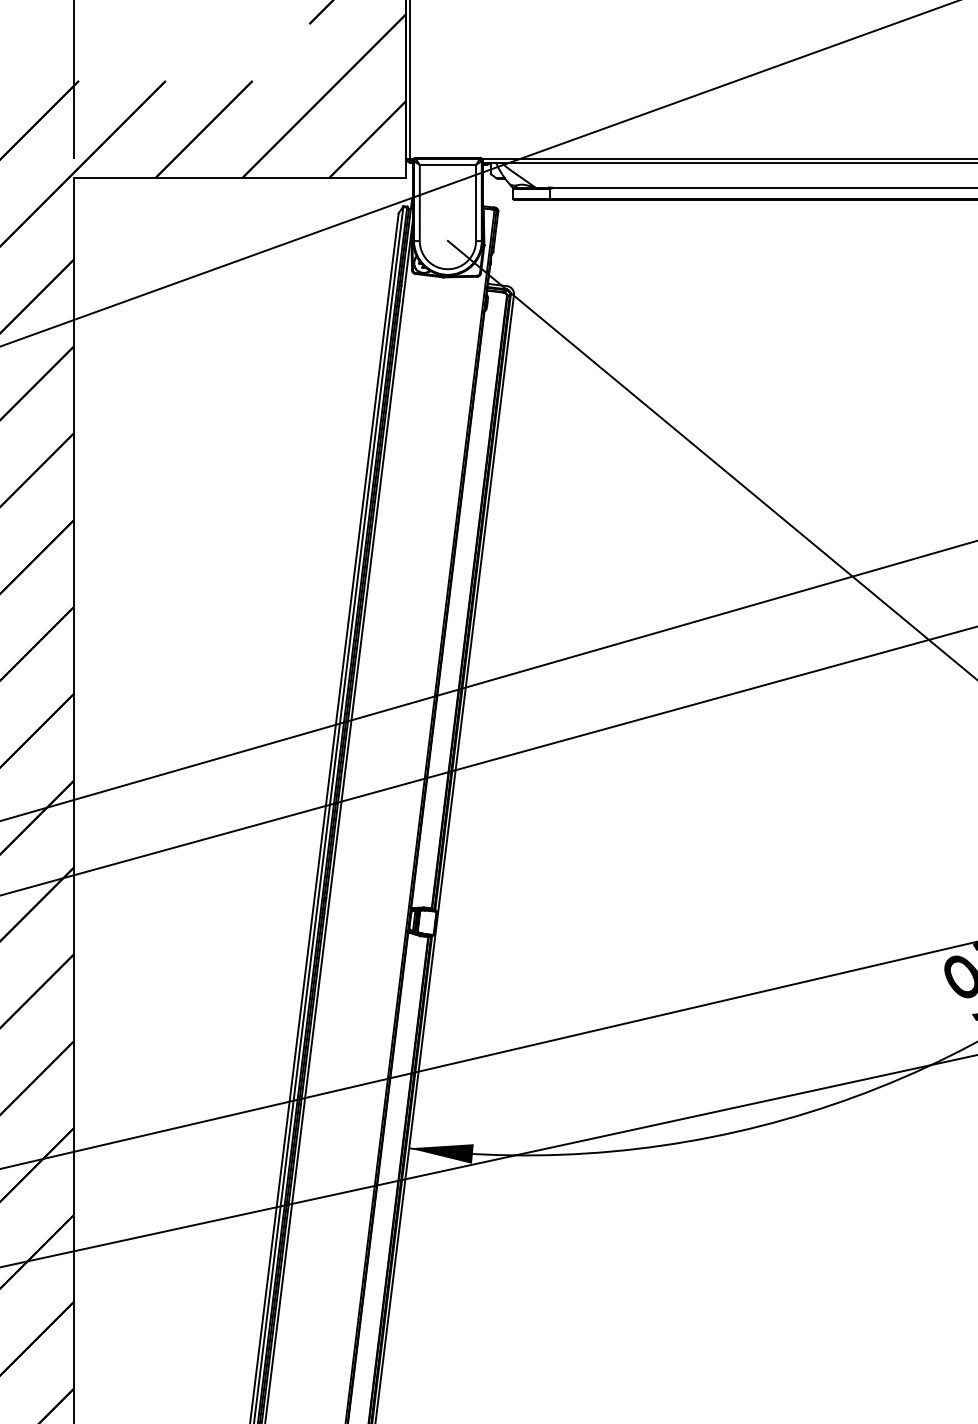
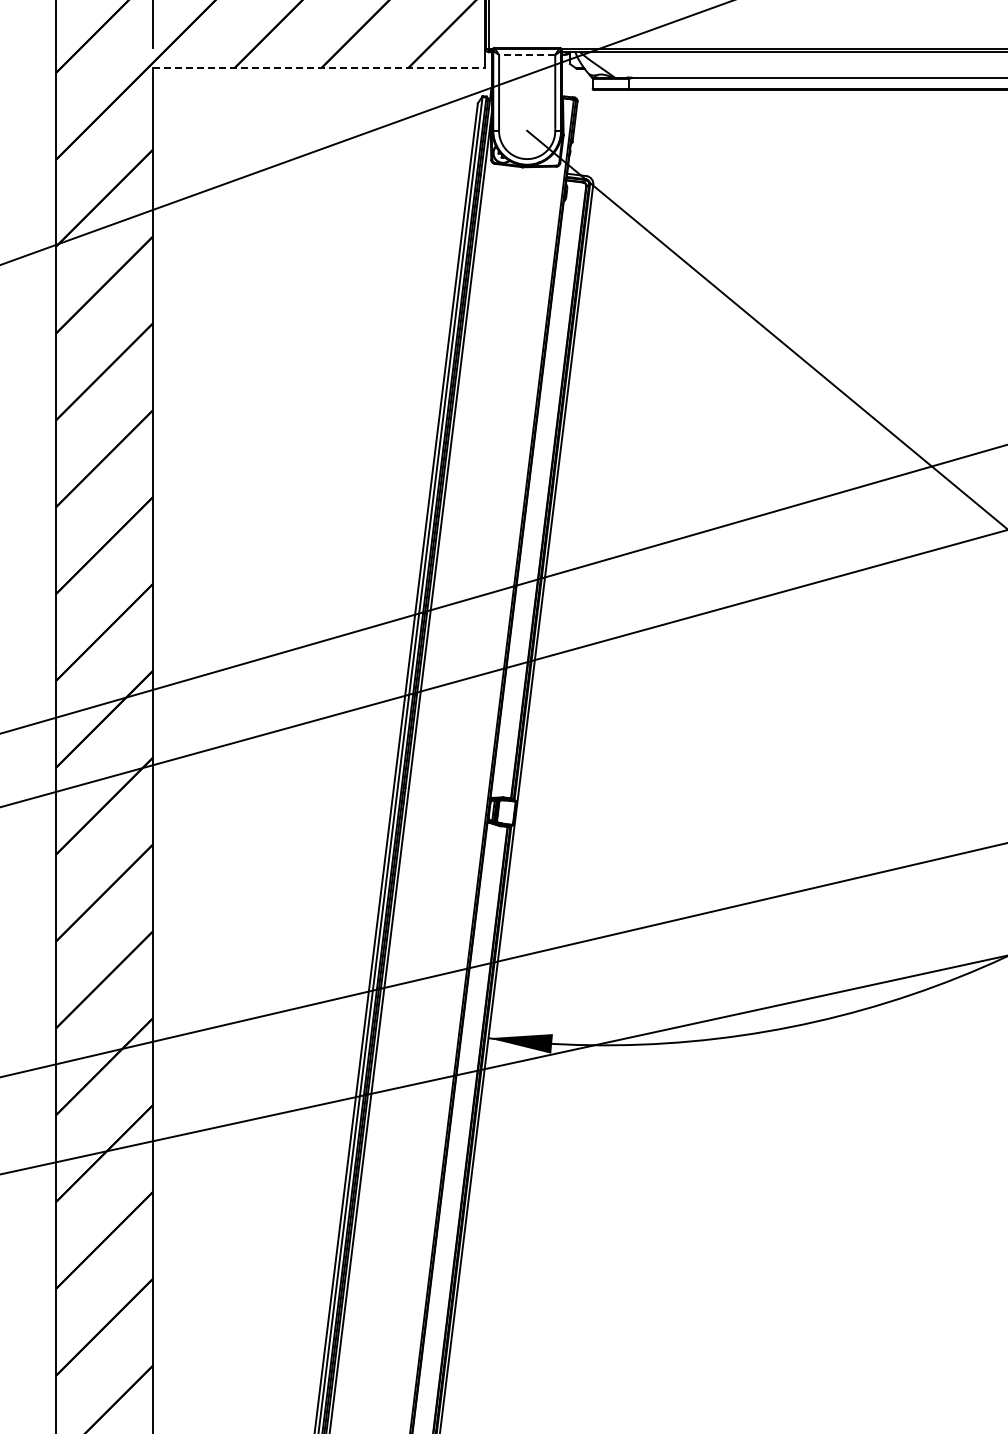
line: (447, 164) -> (526, 54), solid -> dashed
line: (240, 177) -> (319, 67), solid -> dashed

